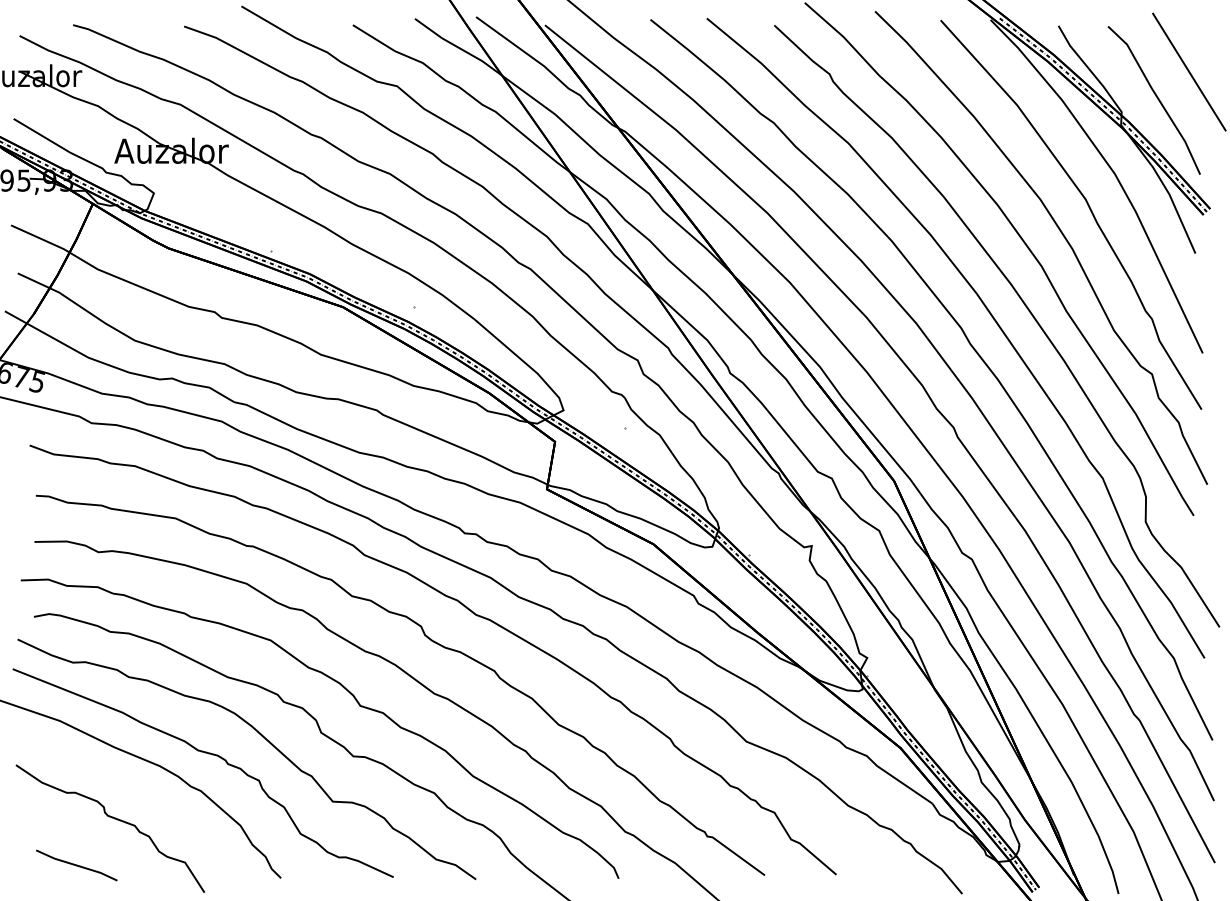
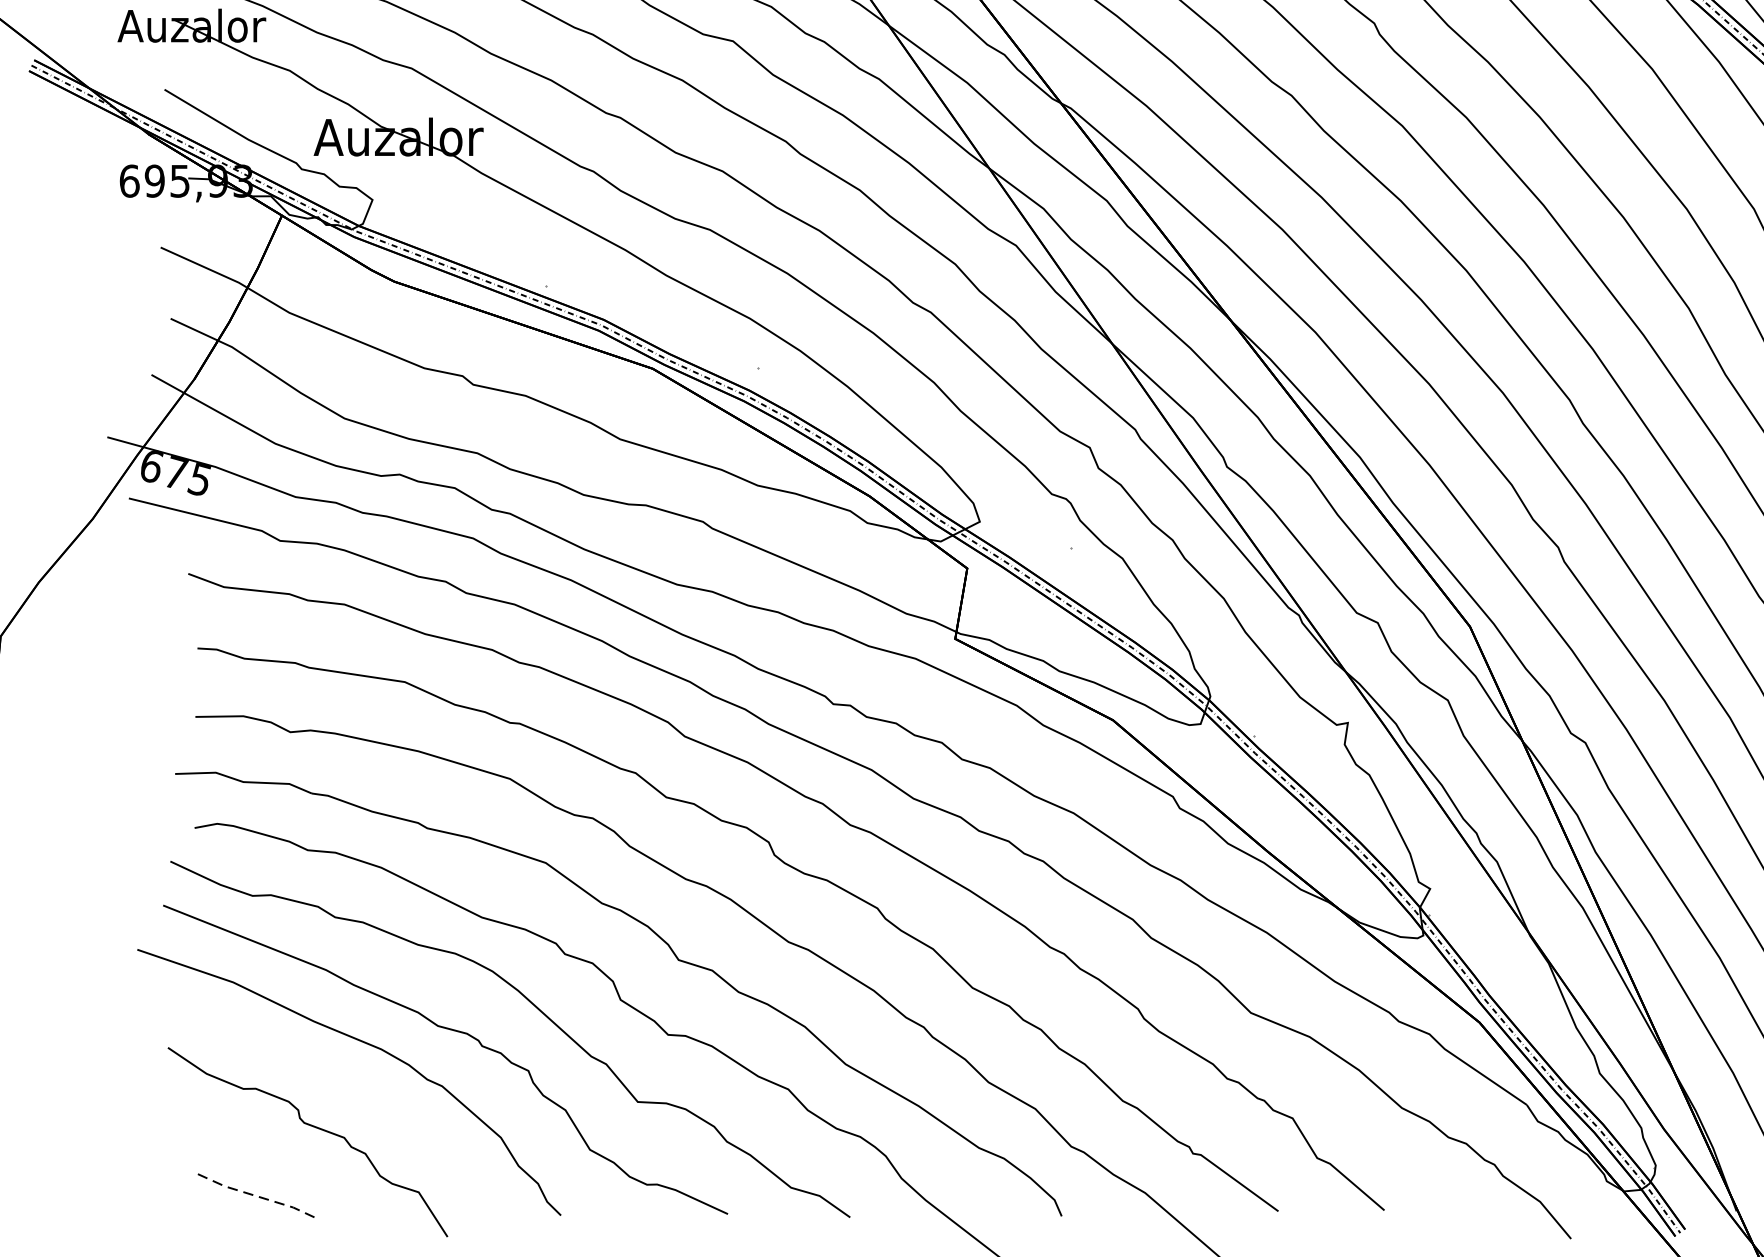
line: (77, 865) -> (259, 1196), solid -> dashed

